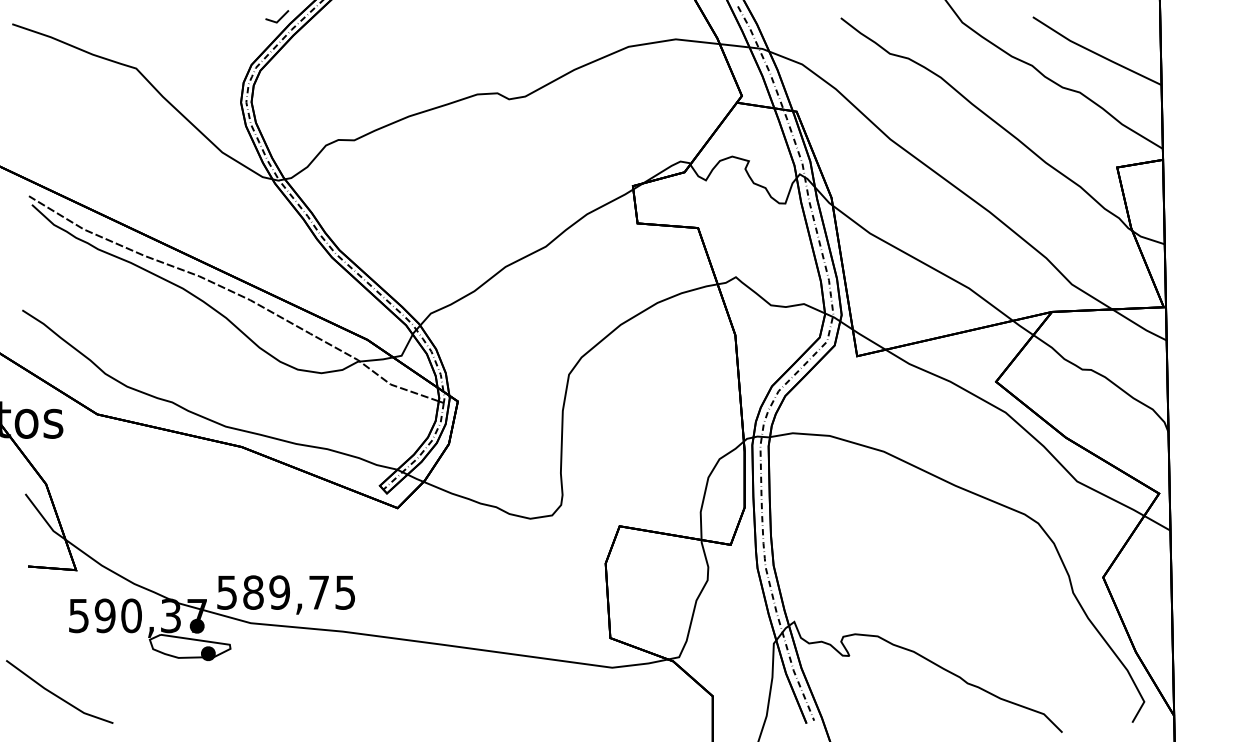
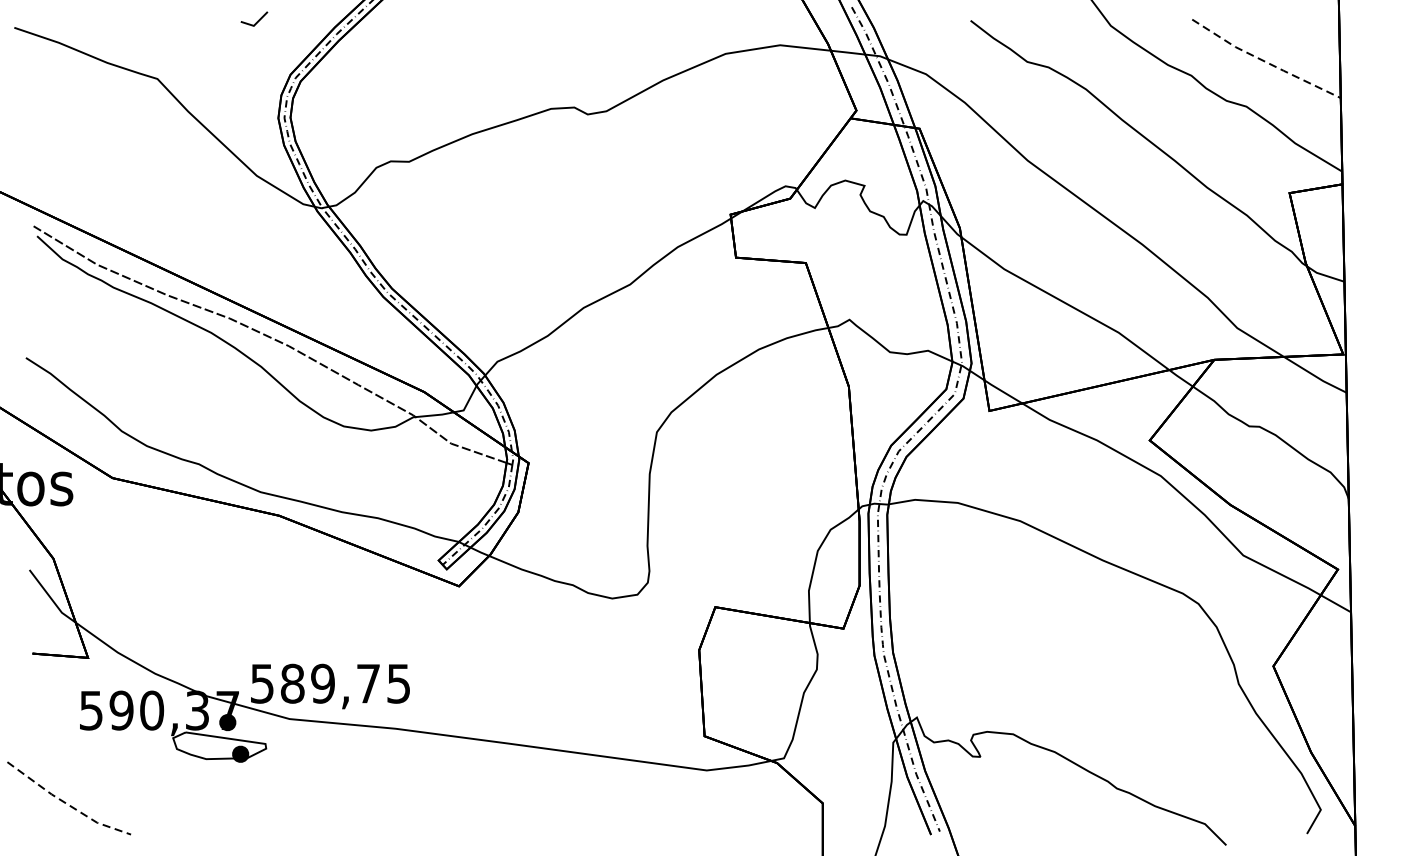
line: (279, 18) -> (256, 21), moved
line: (1096, 53) -> (1265, 61), solid -> dashed
line: (57, 696) -> (66, 803), solid -> dashed

